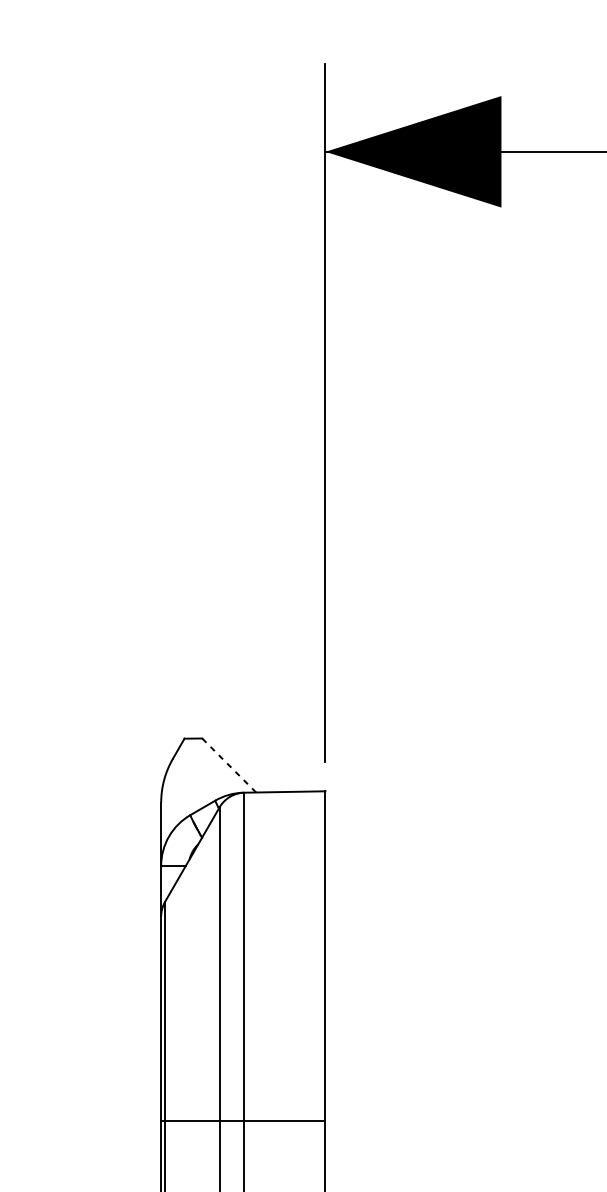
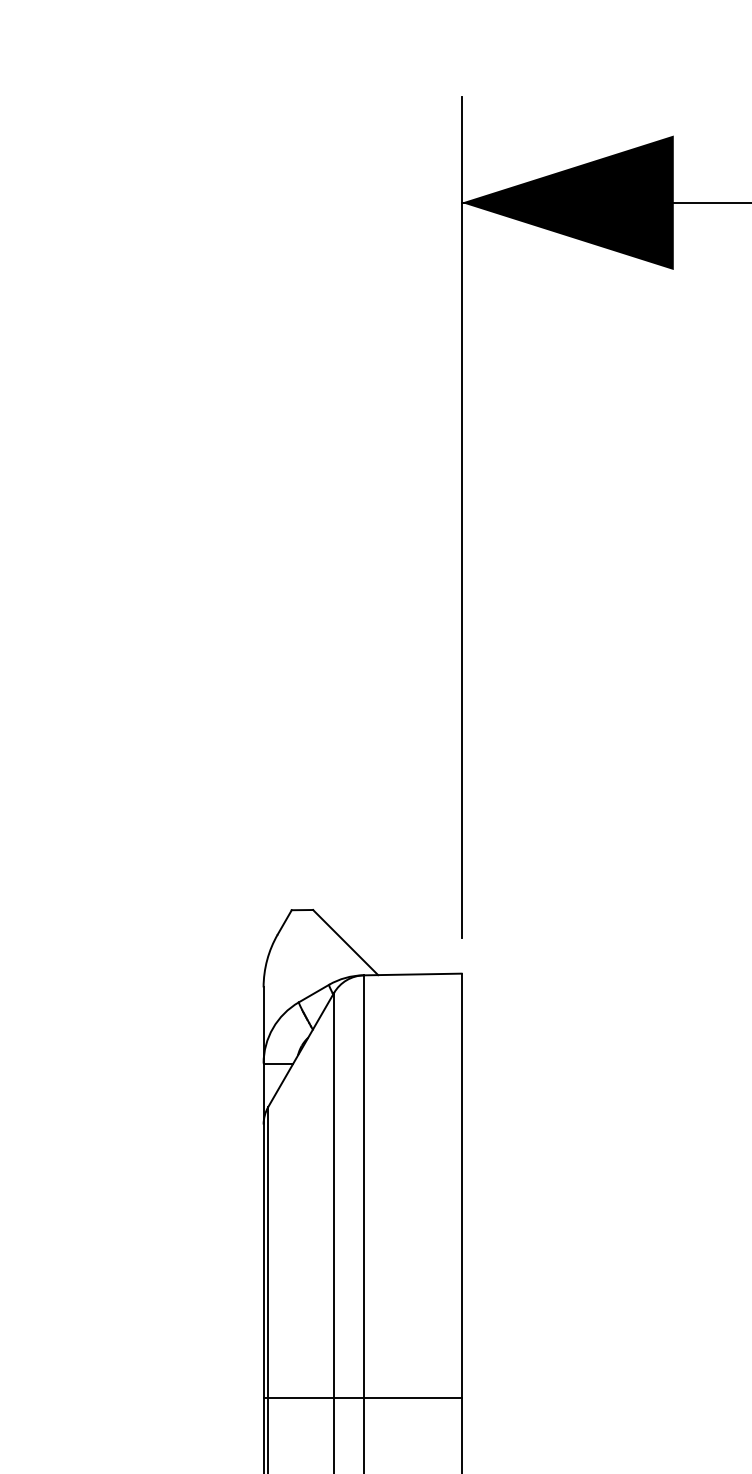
line: (229, 765) -> (345, 942), dashed -> solid
line: (243, 1120) -> (362, 1397), moved

